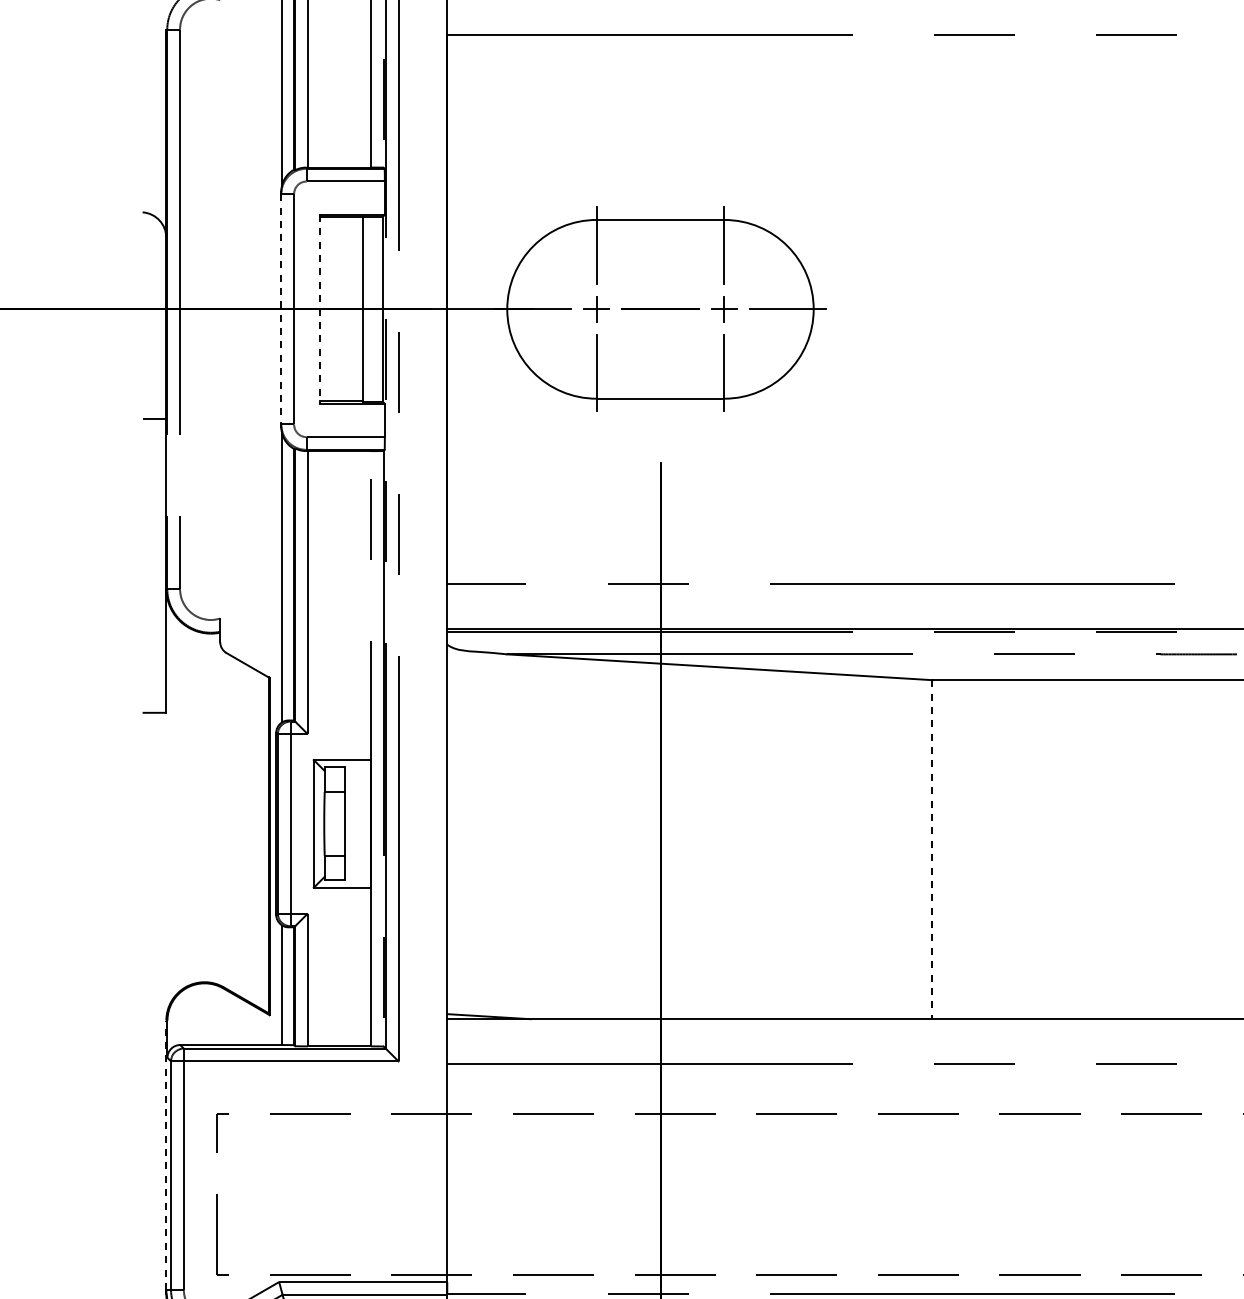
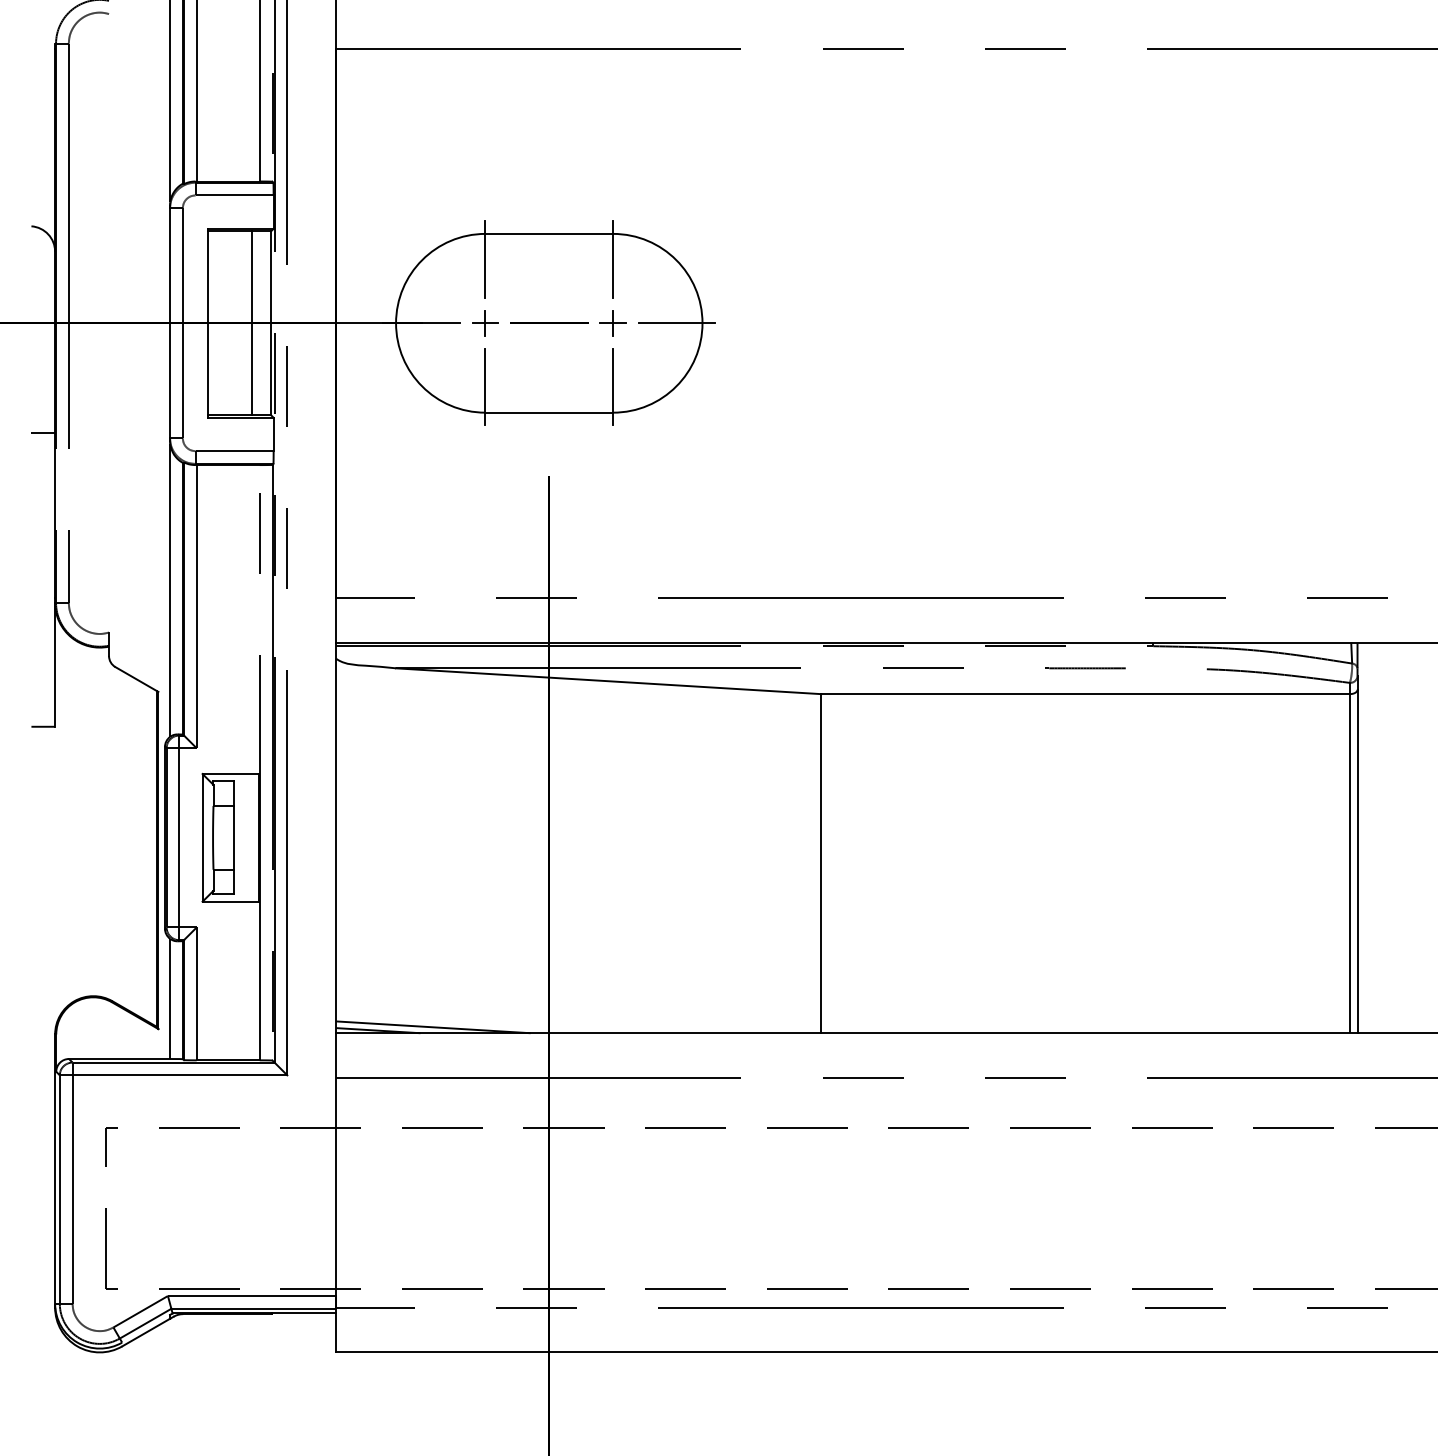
line: (281, 309) -> (170, 323), dashed -> solid
line: (319, 309) -> (208, 323), dashed -> solid
line: (932, 849) -> (821, 863), dashed -> solid
line: (544, 1013) -> (433, 1027), added
line: (166, 1155) -> (55, 1169), dashed -> solid

